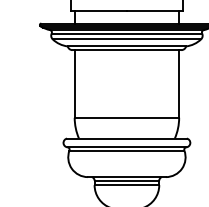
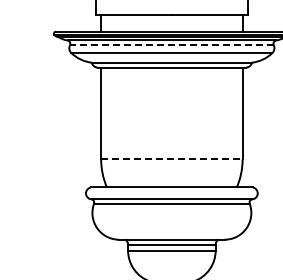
line: (126, 33) -> (171, 45), solid -> dashed
line: (126, 117) -> (171, 159), solid -> dashed

